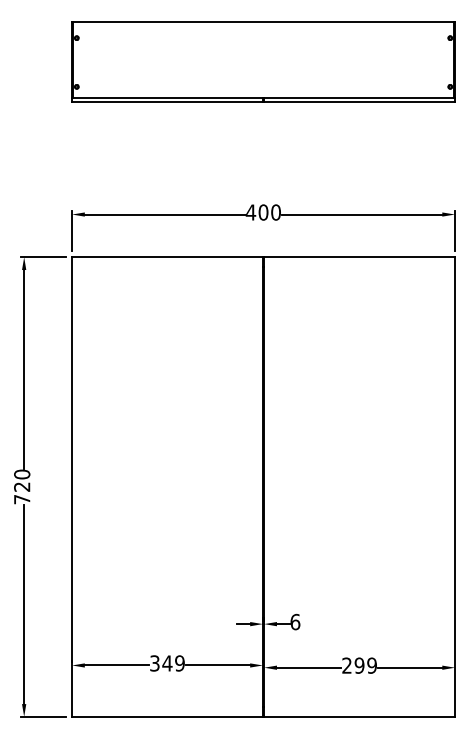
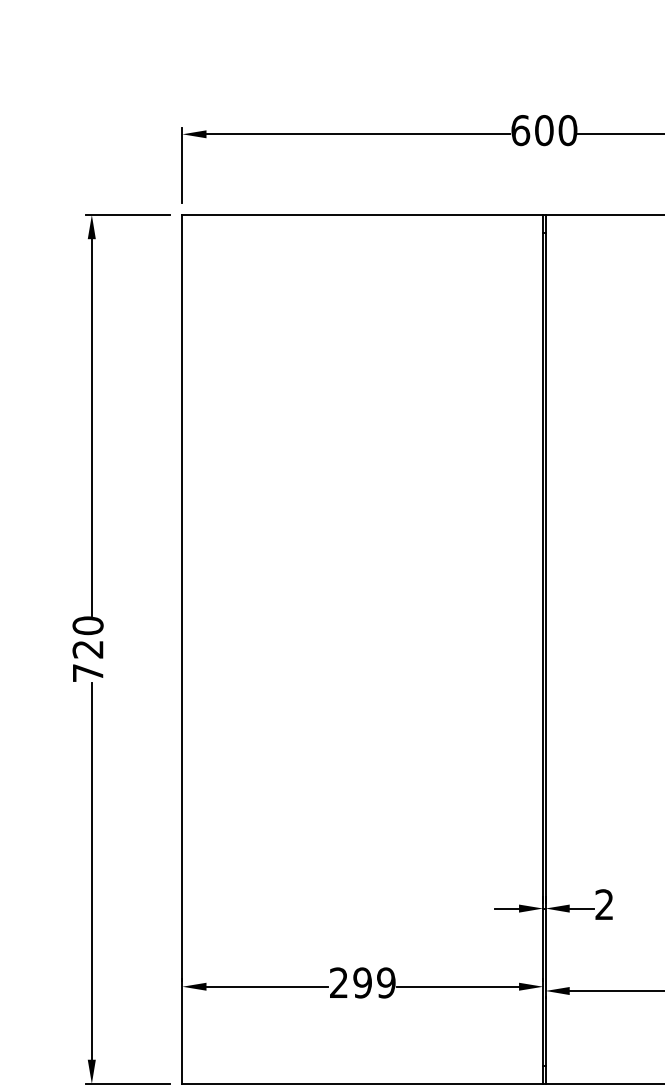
text: (250, 212) -> (519, 130), 400 -> 600
text: (295, 621) -> (604, 903), 6 -> 2
text: (161, 663) -> (351, 983), 349 -> 299

